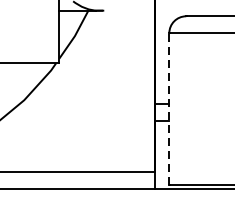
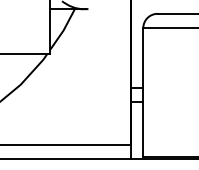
line: (169, 108) -> (143, 91), dashed -> solid

